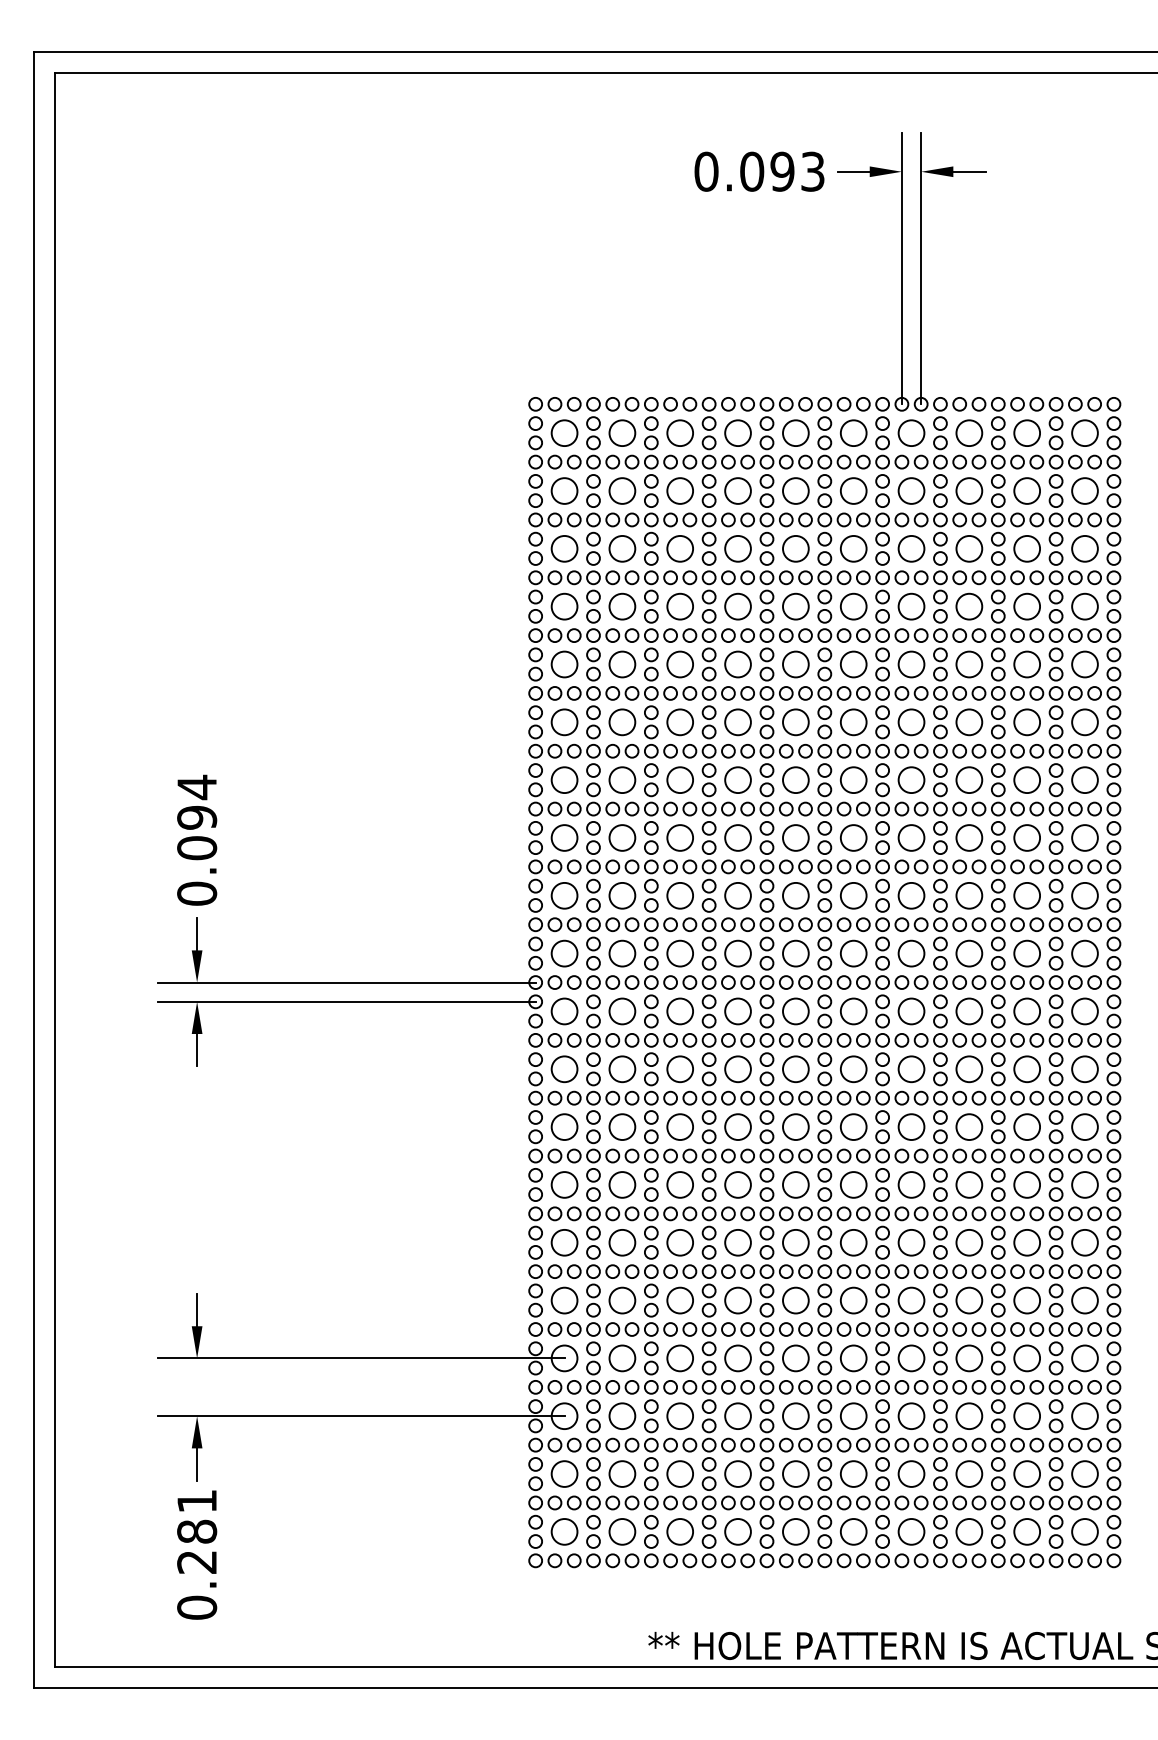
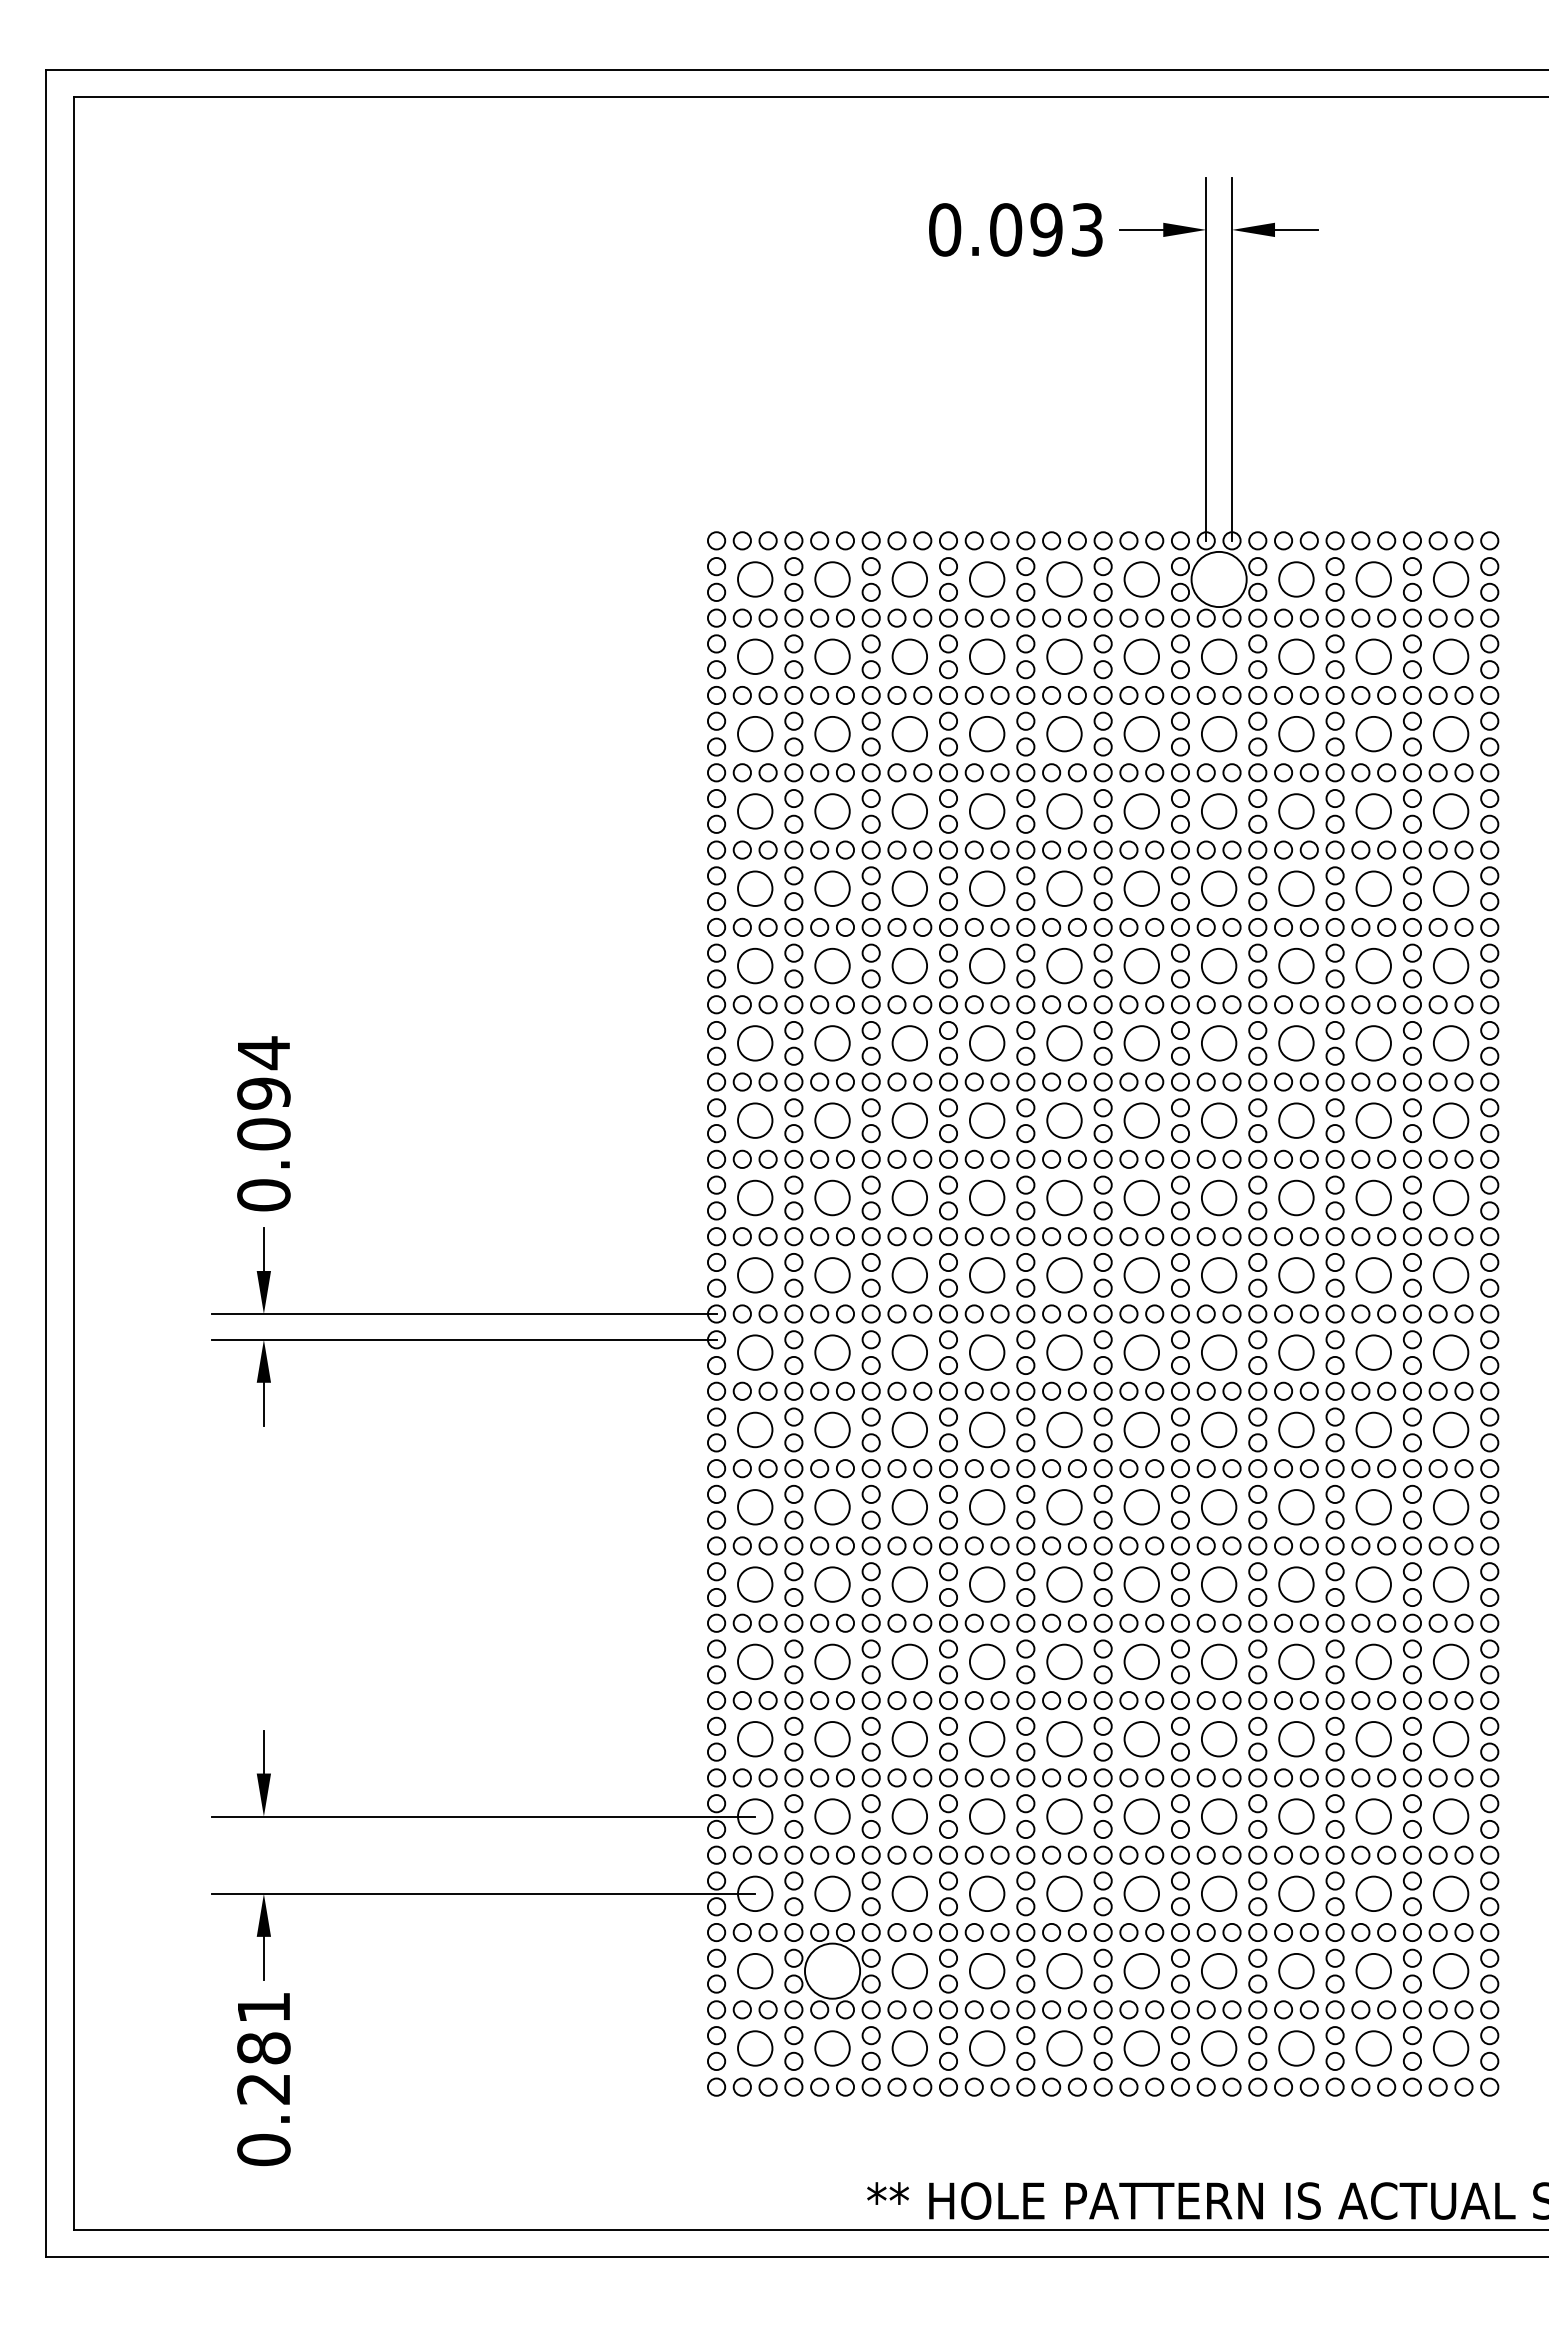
circle: (911, 433) -> (1218, 579), size x1.6
circle: (622, 1473) -> (832, 1970), size x1.6

